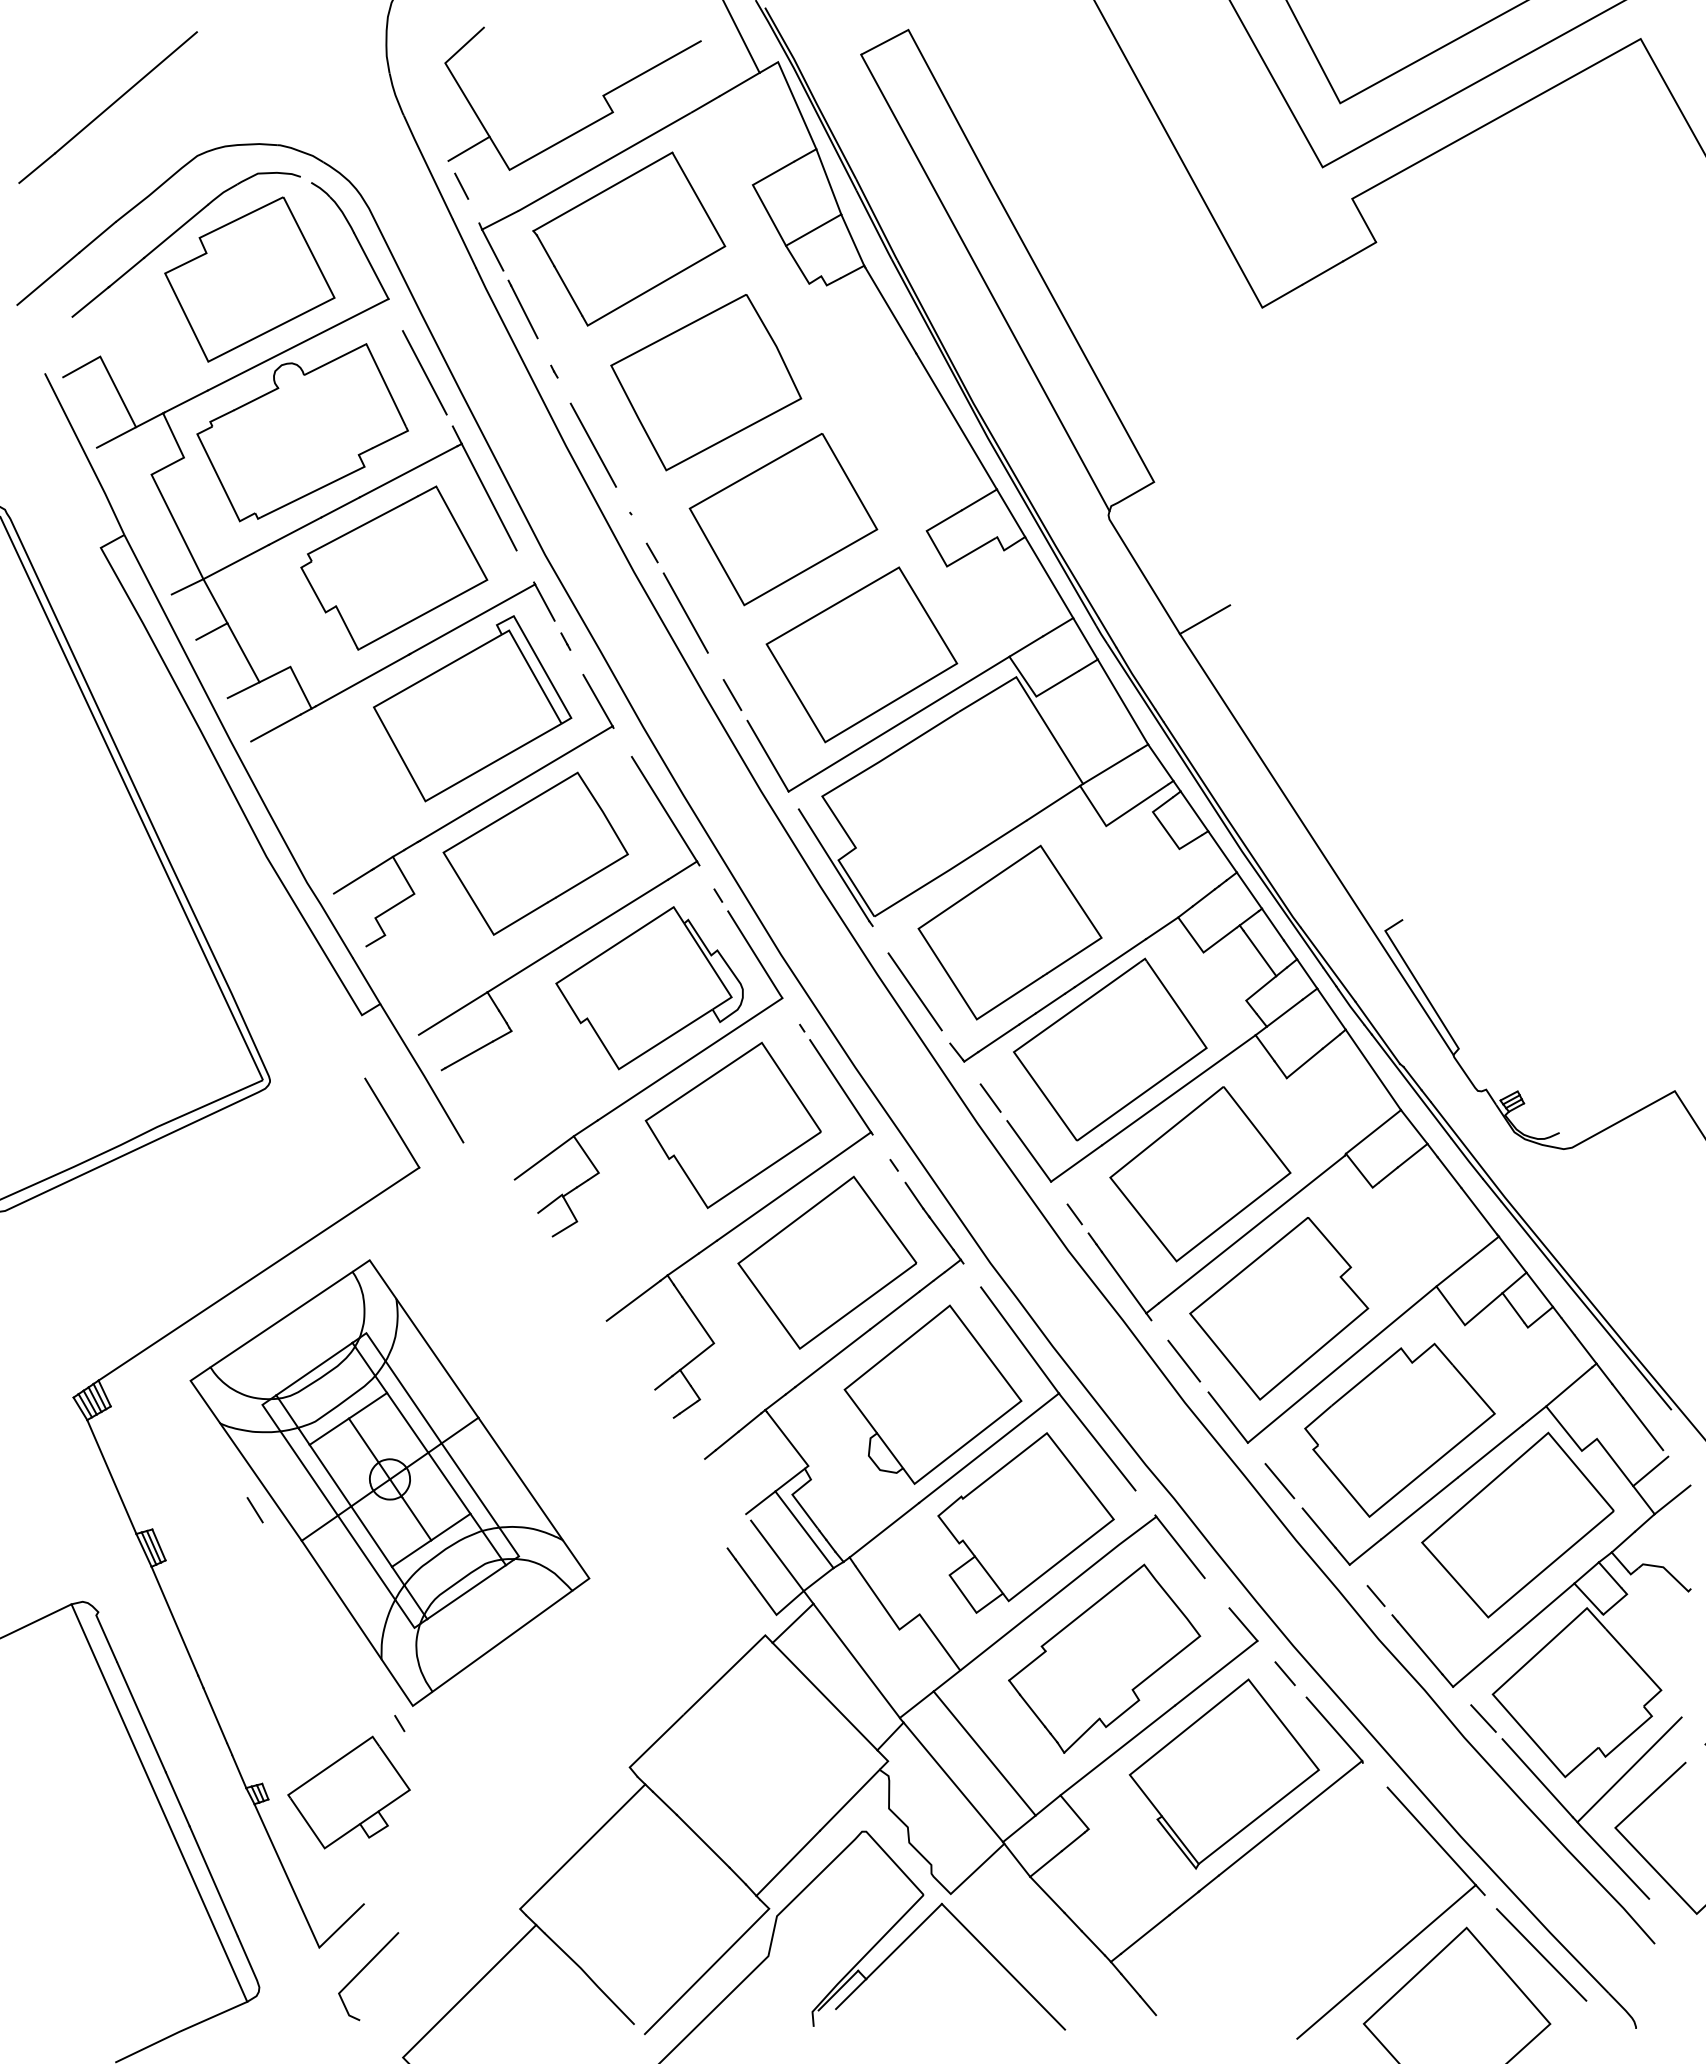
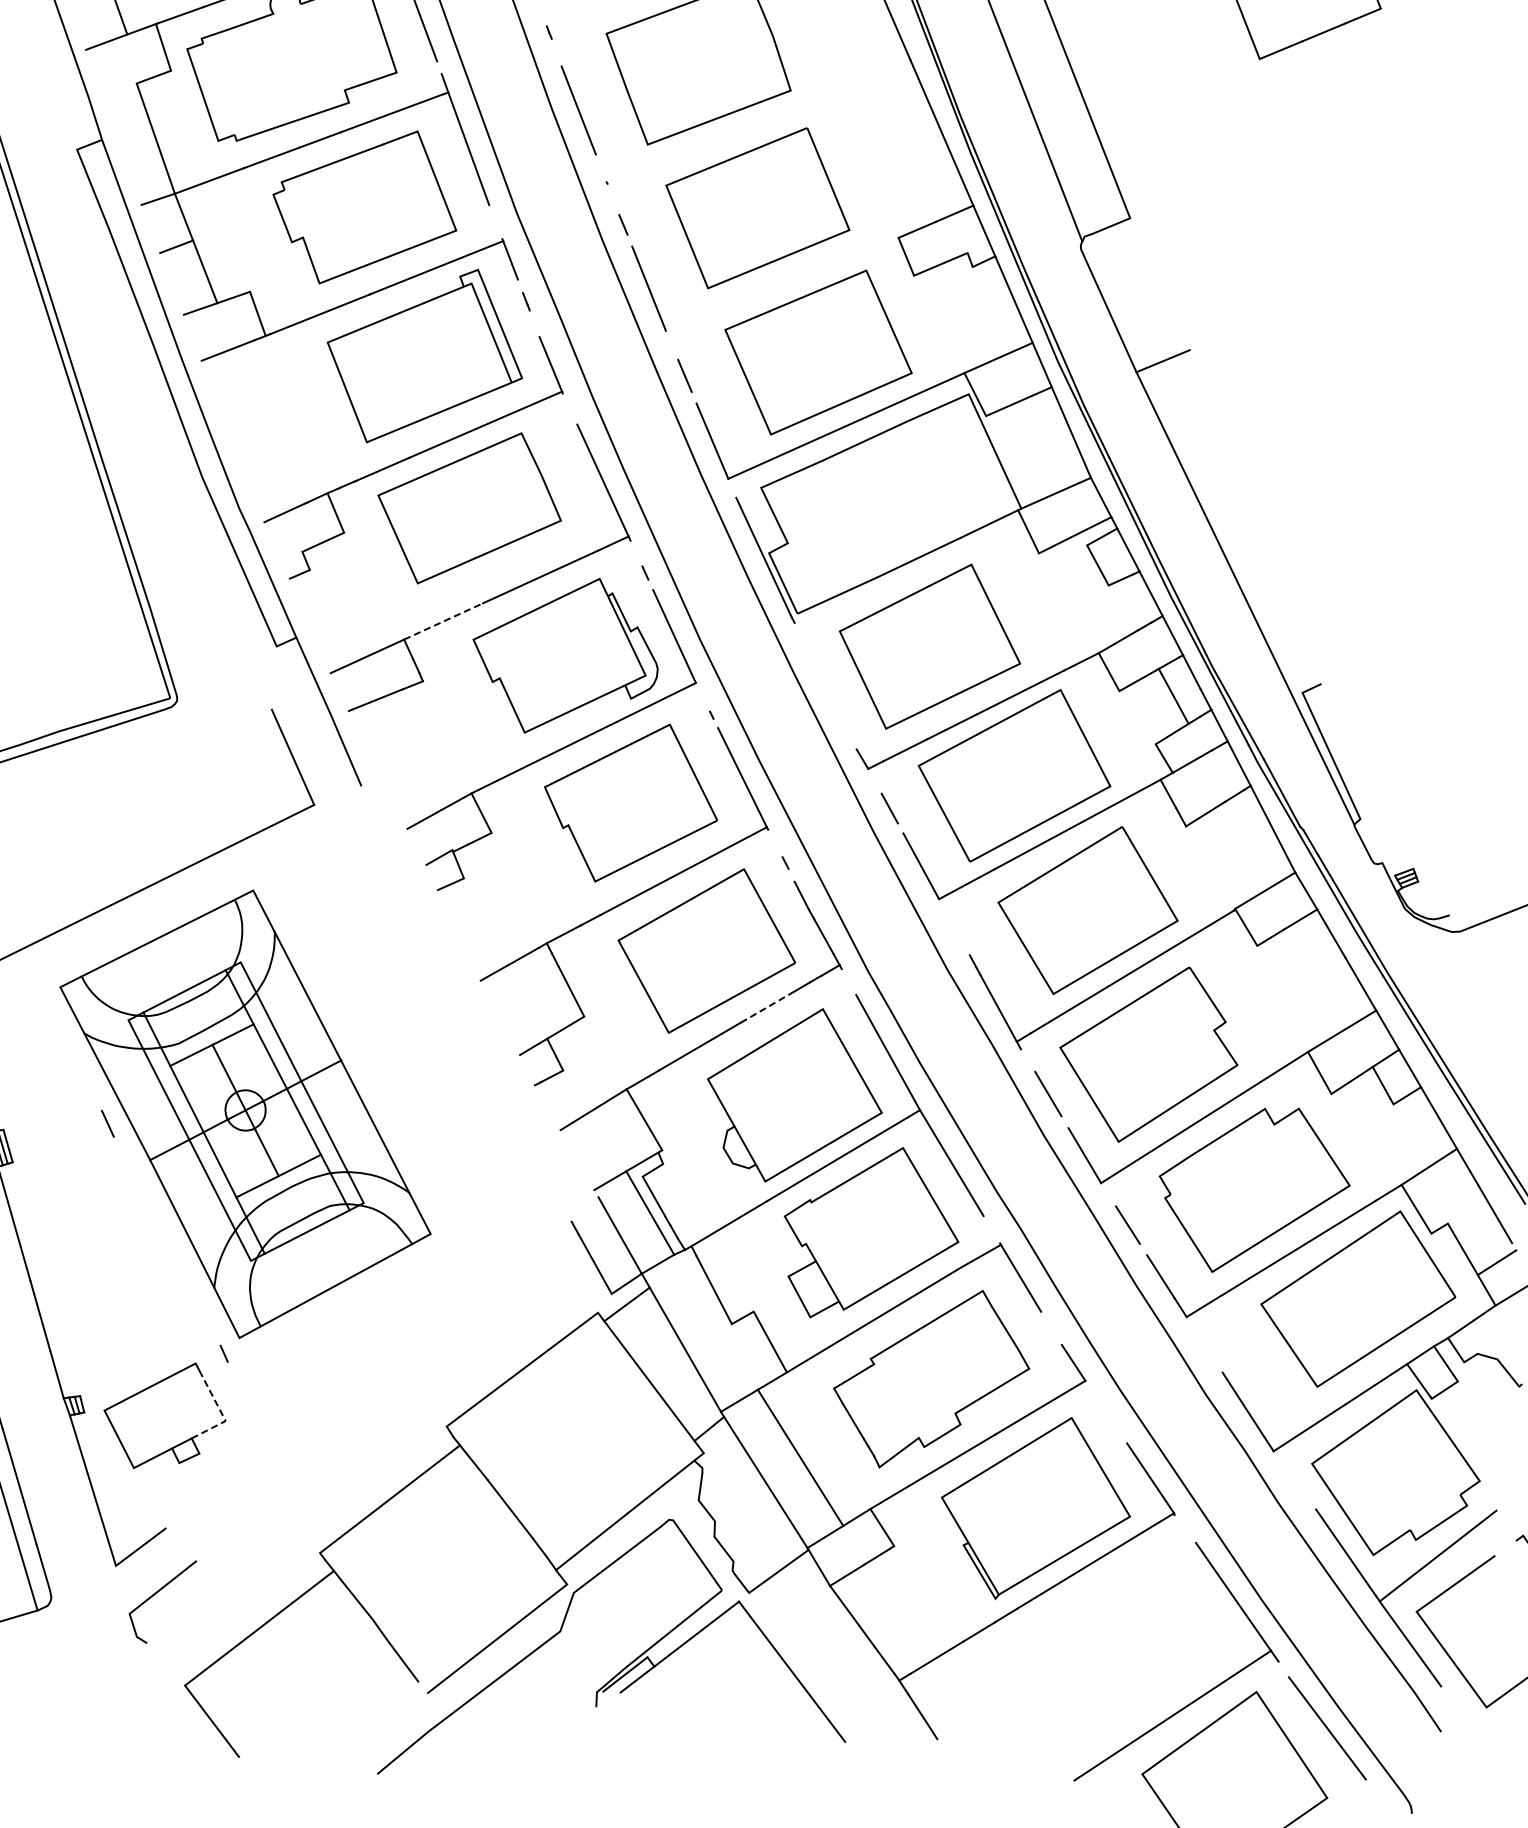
line: (524, 968) -> (443, 620), solid -> dashed
line: (914, 991) -> (827, 693), removed
line: (1074, 1214) -> (958, 934), removed
line: (895, 1310) -> (768, 1007), solid -> dashed
line: (1375, 1596) -> (1208, 1351), removed
line: (1284, 1673) -> (1108, 1416), removed
line: (1483, 1718) -> (1299, 1486), removed
line: (405, 1784) -> (222, 1415), solid -> dashed

